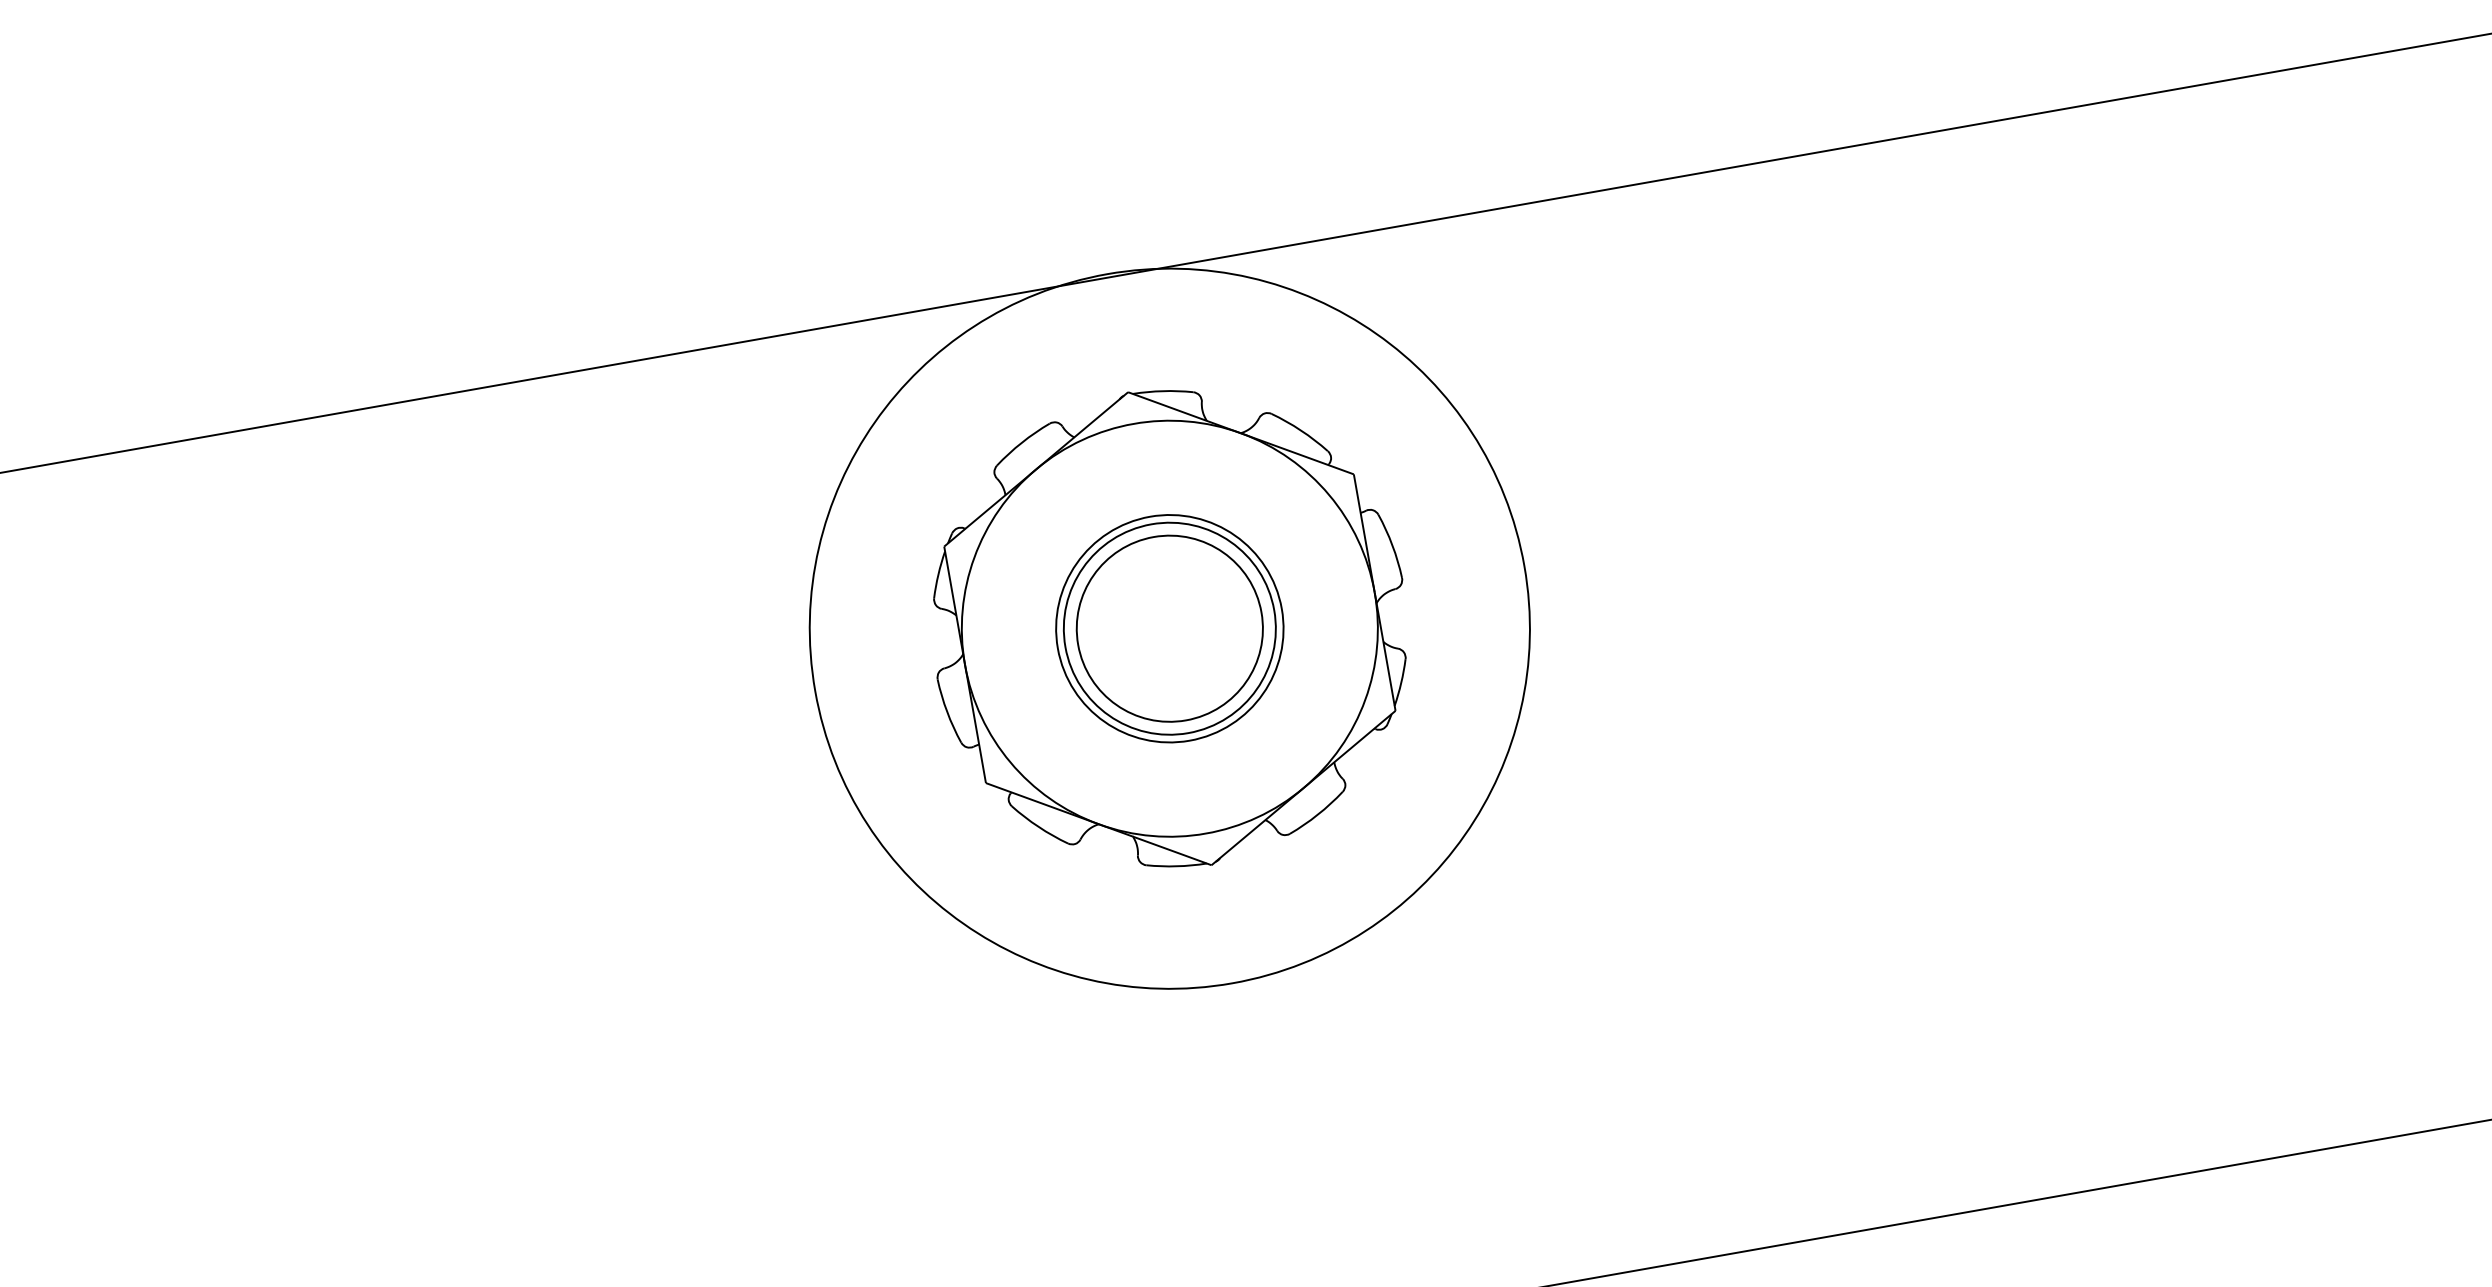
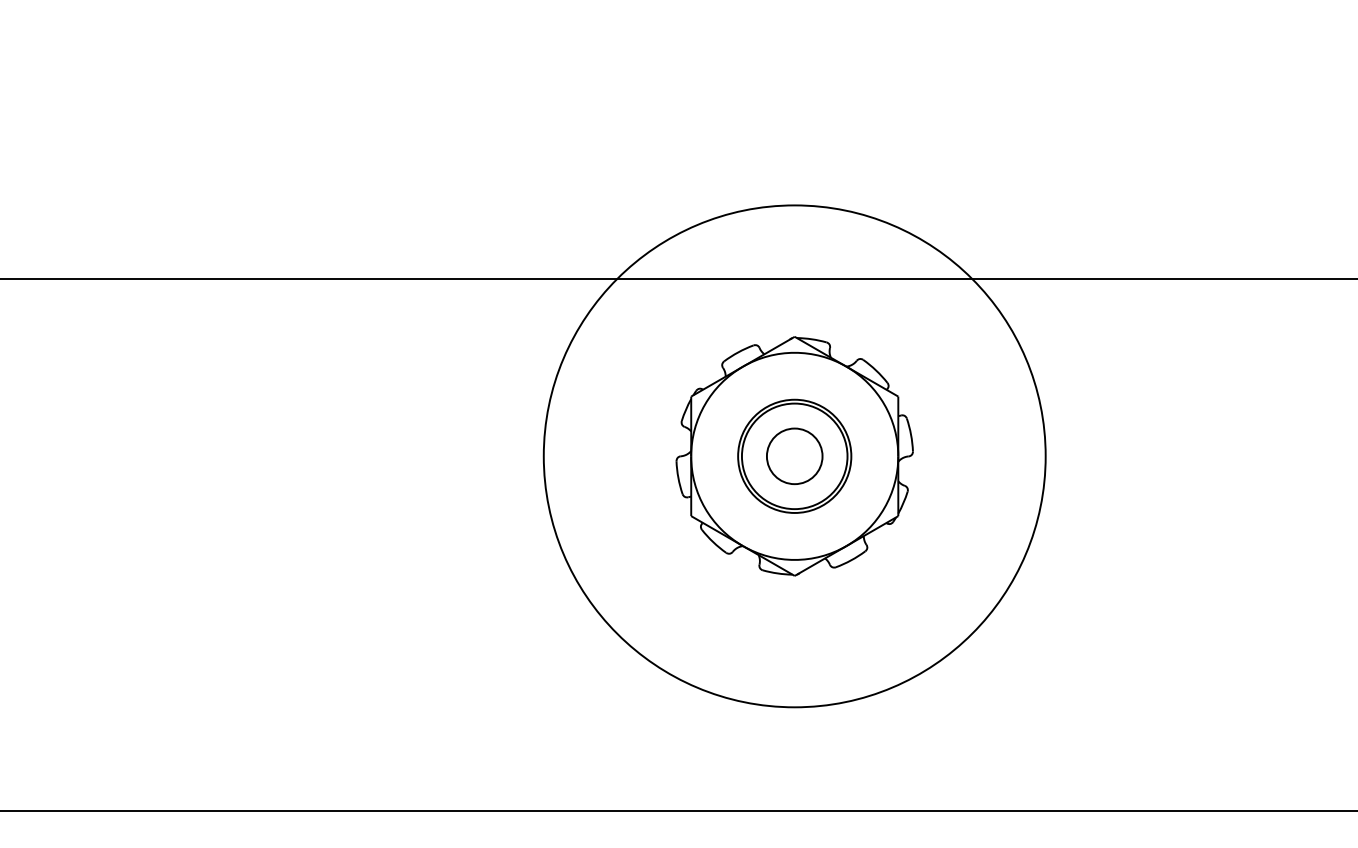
circle: (1169, 629) -> (794, 456), size x0.6
circle: (1169, 629) -> (794, 456), size x1.4

